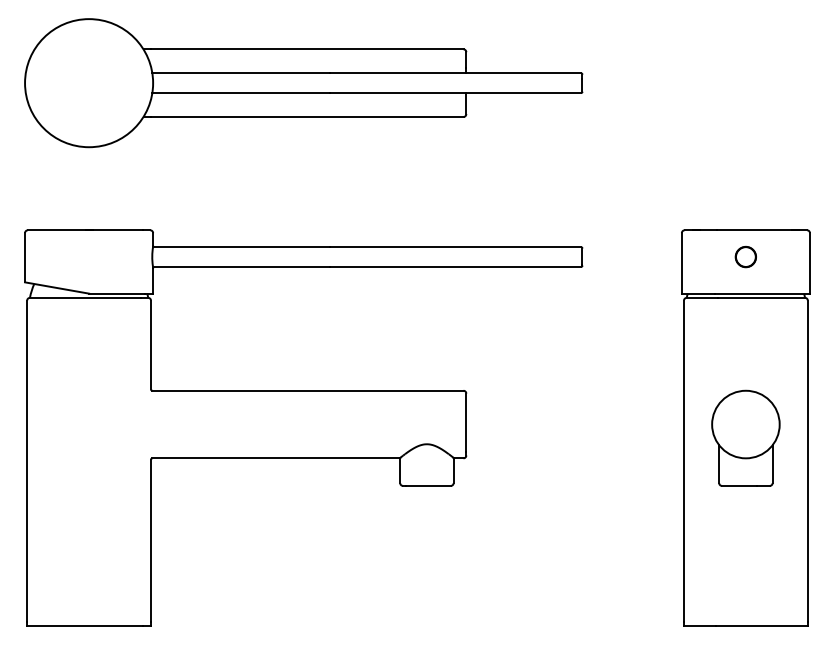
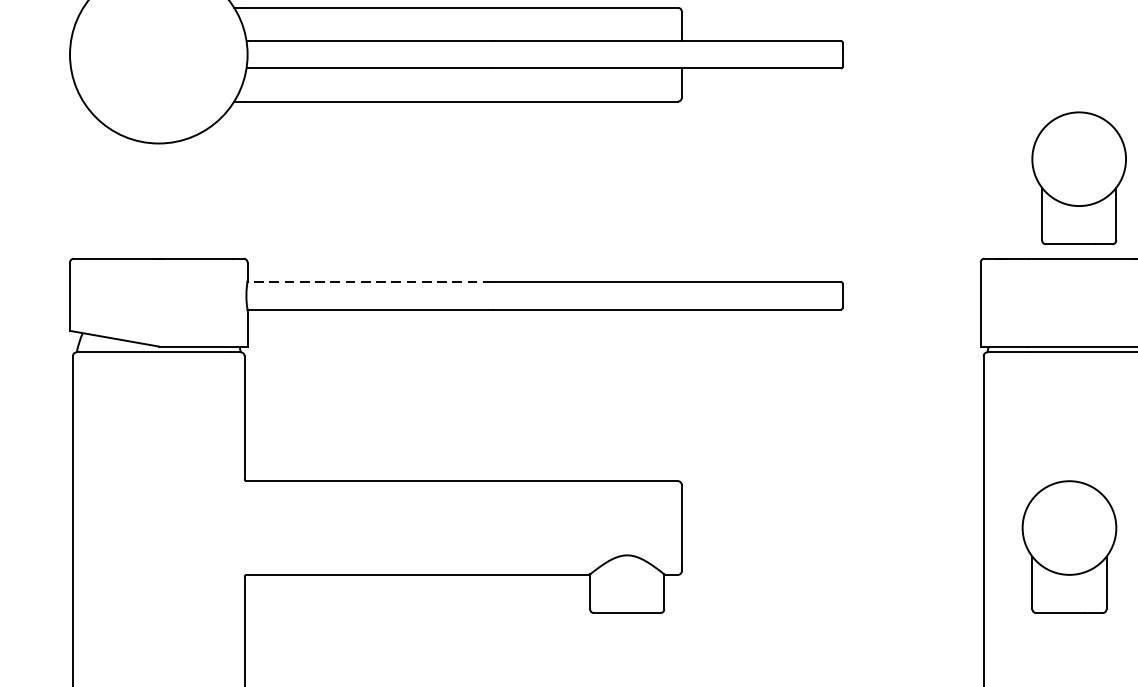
part: (752, 171) -> (1078, 177), added
line: (240, 247) -> (368, 282), solid -> dashed
circle: (745, 257) -> (1068, 296), removed

